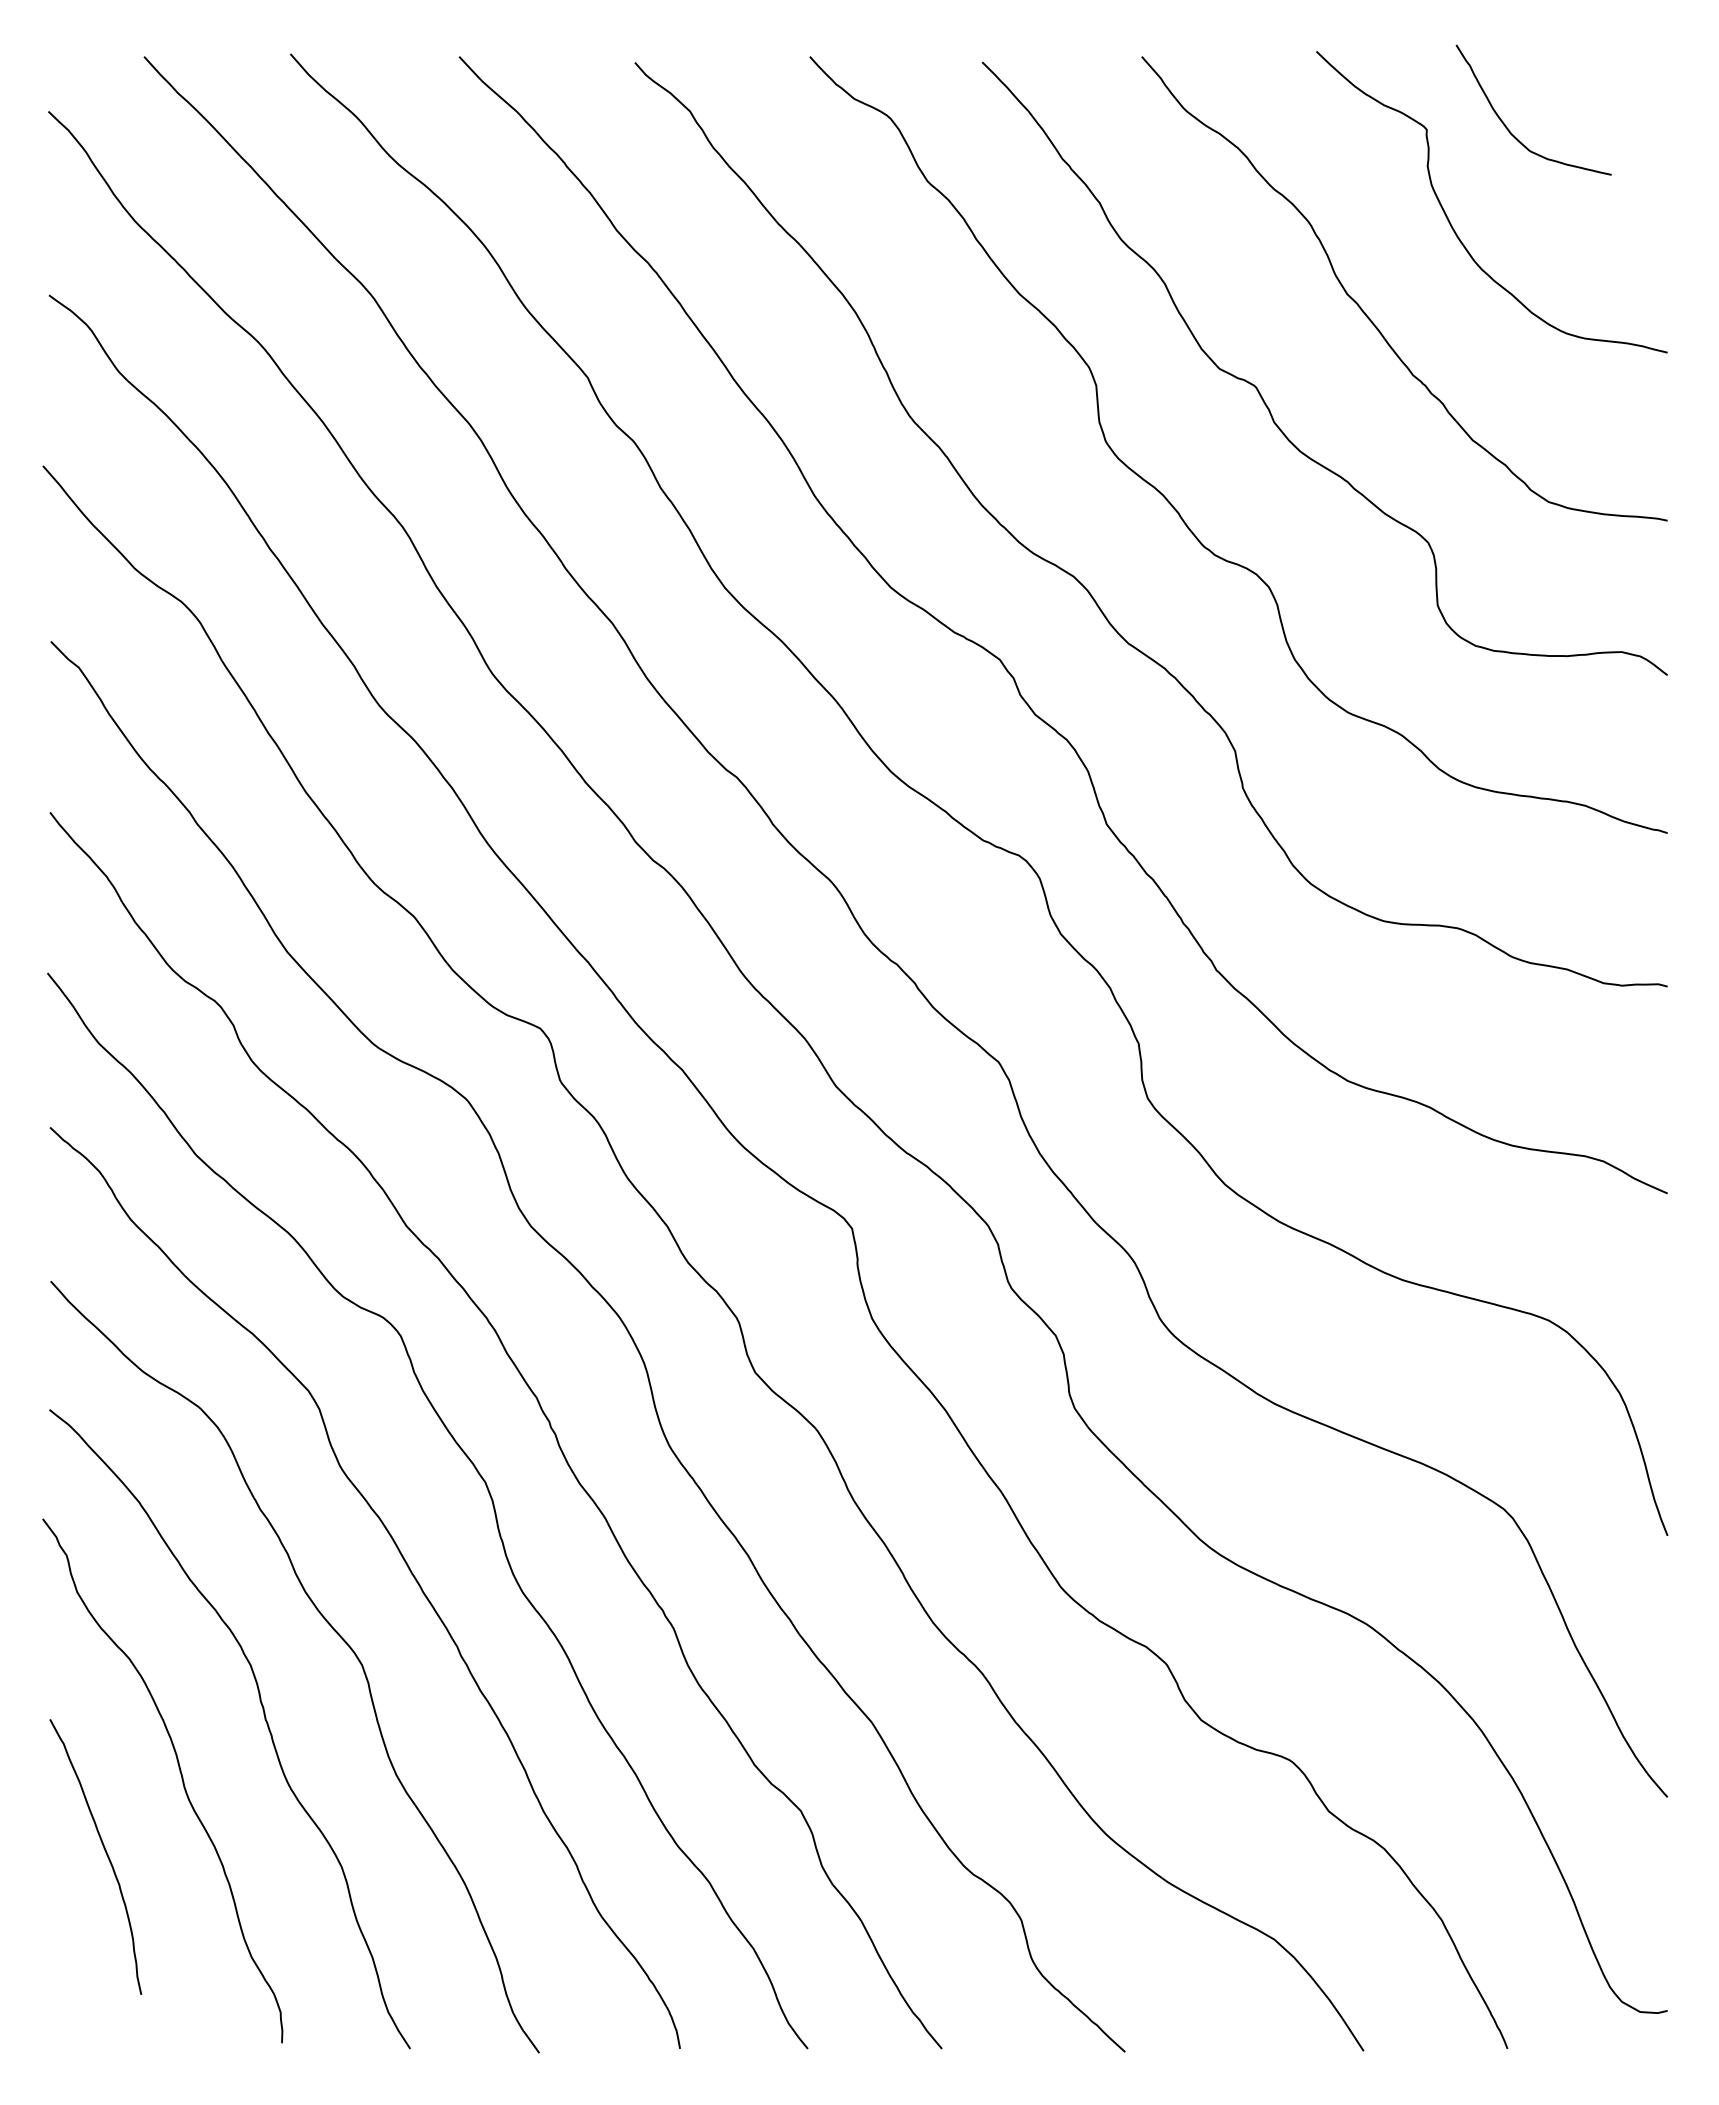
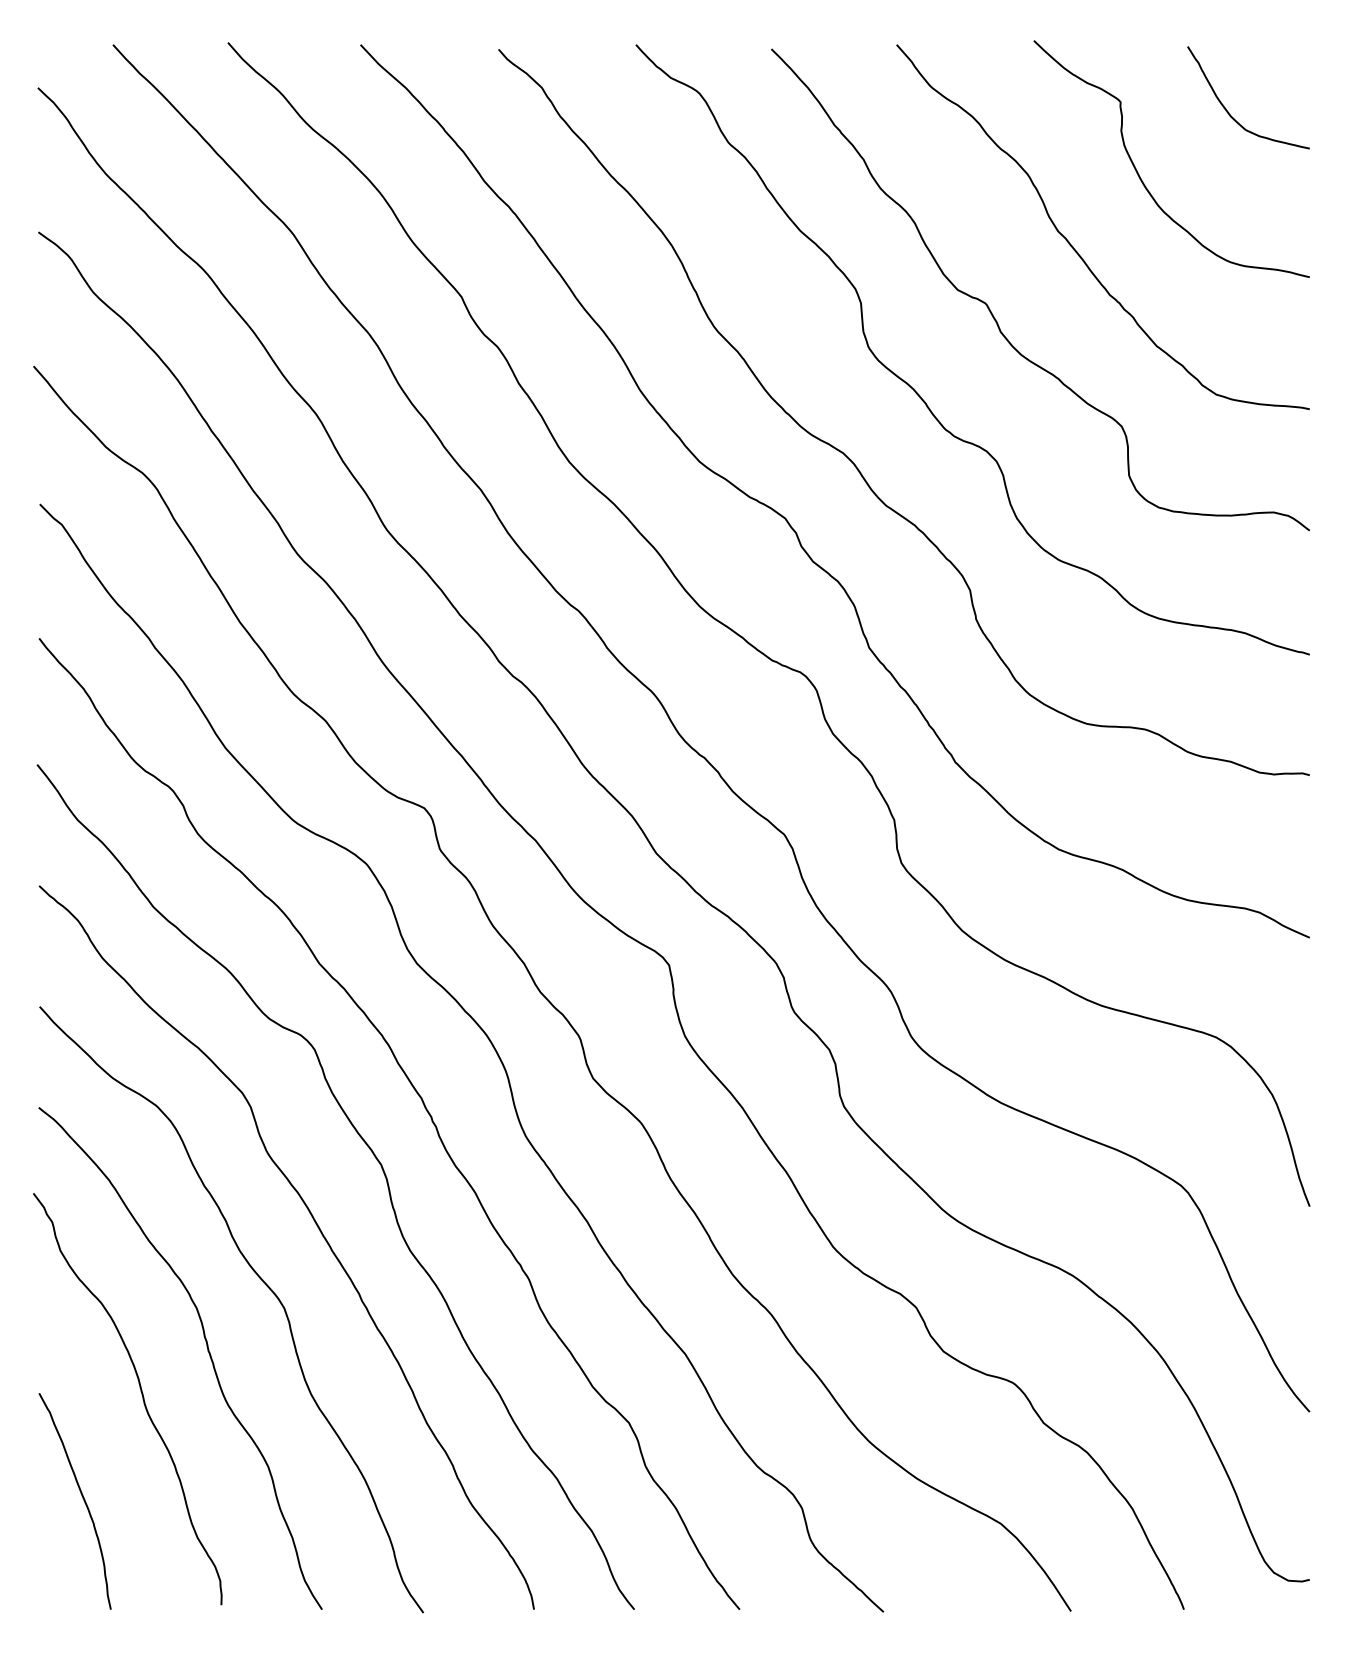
curve: (1509, 129) -> (1229, 112), moved
curve: (105, 1853) -> (82, 1498), moved

